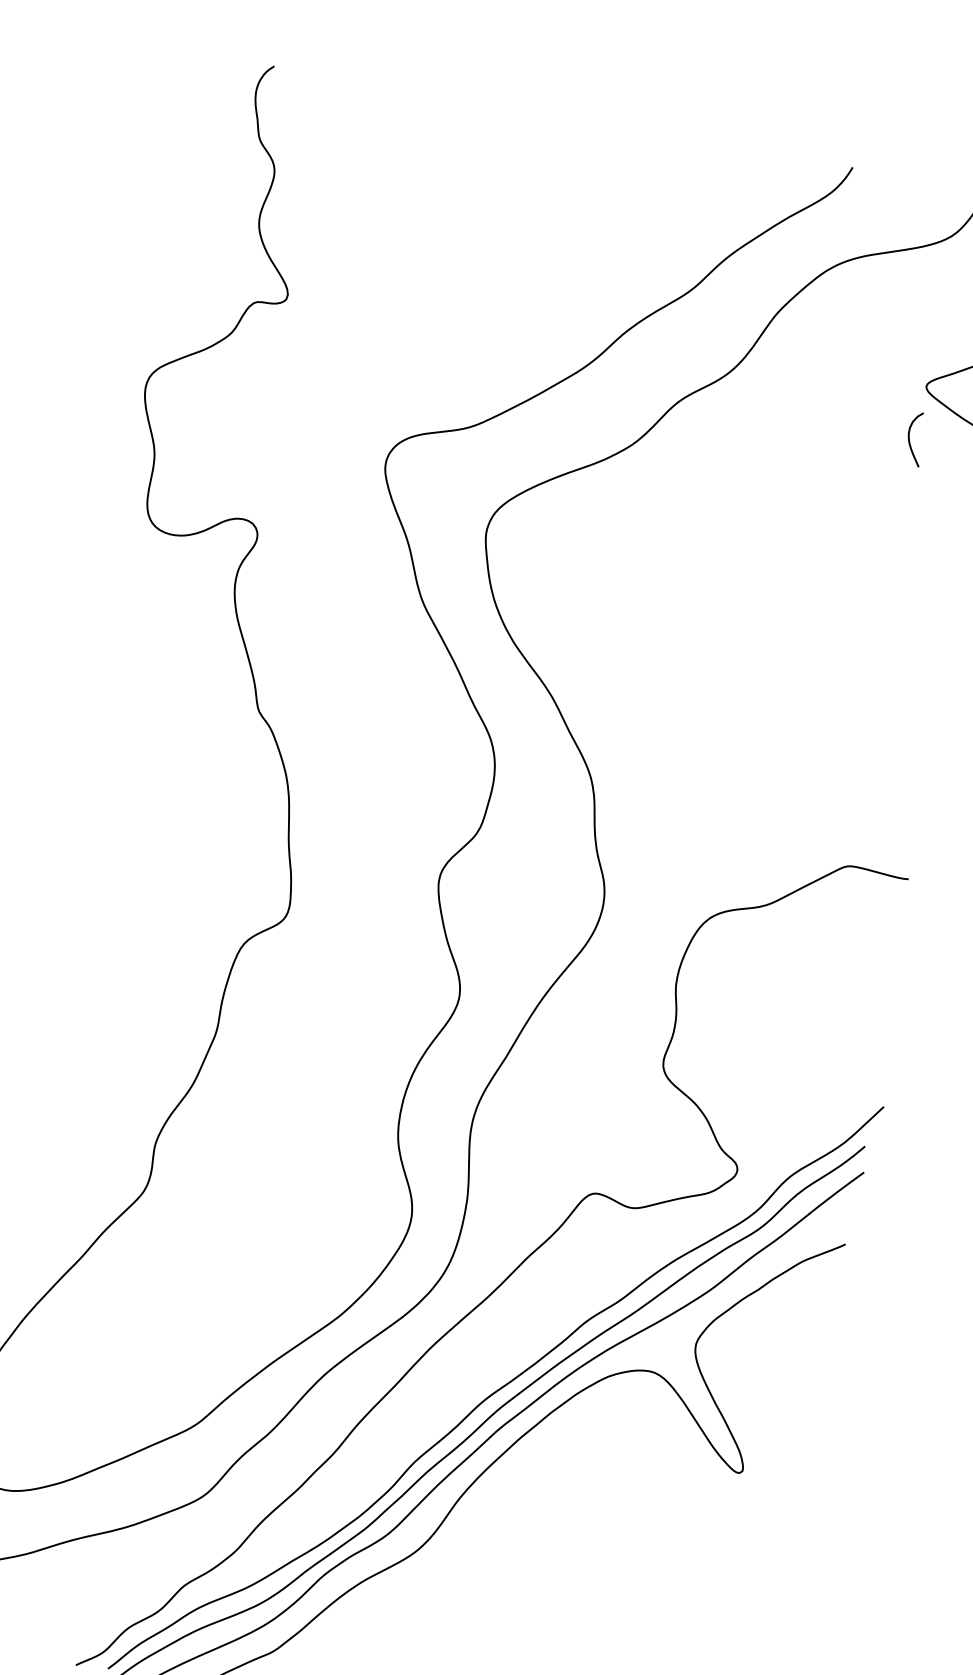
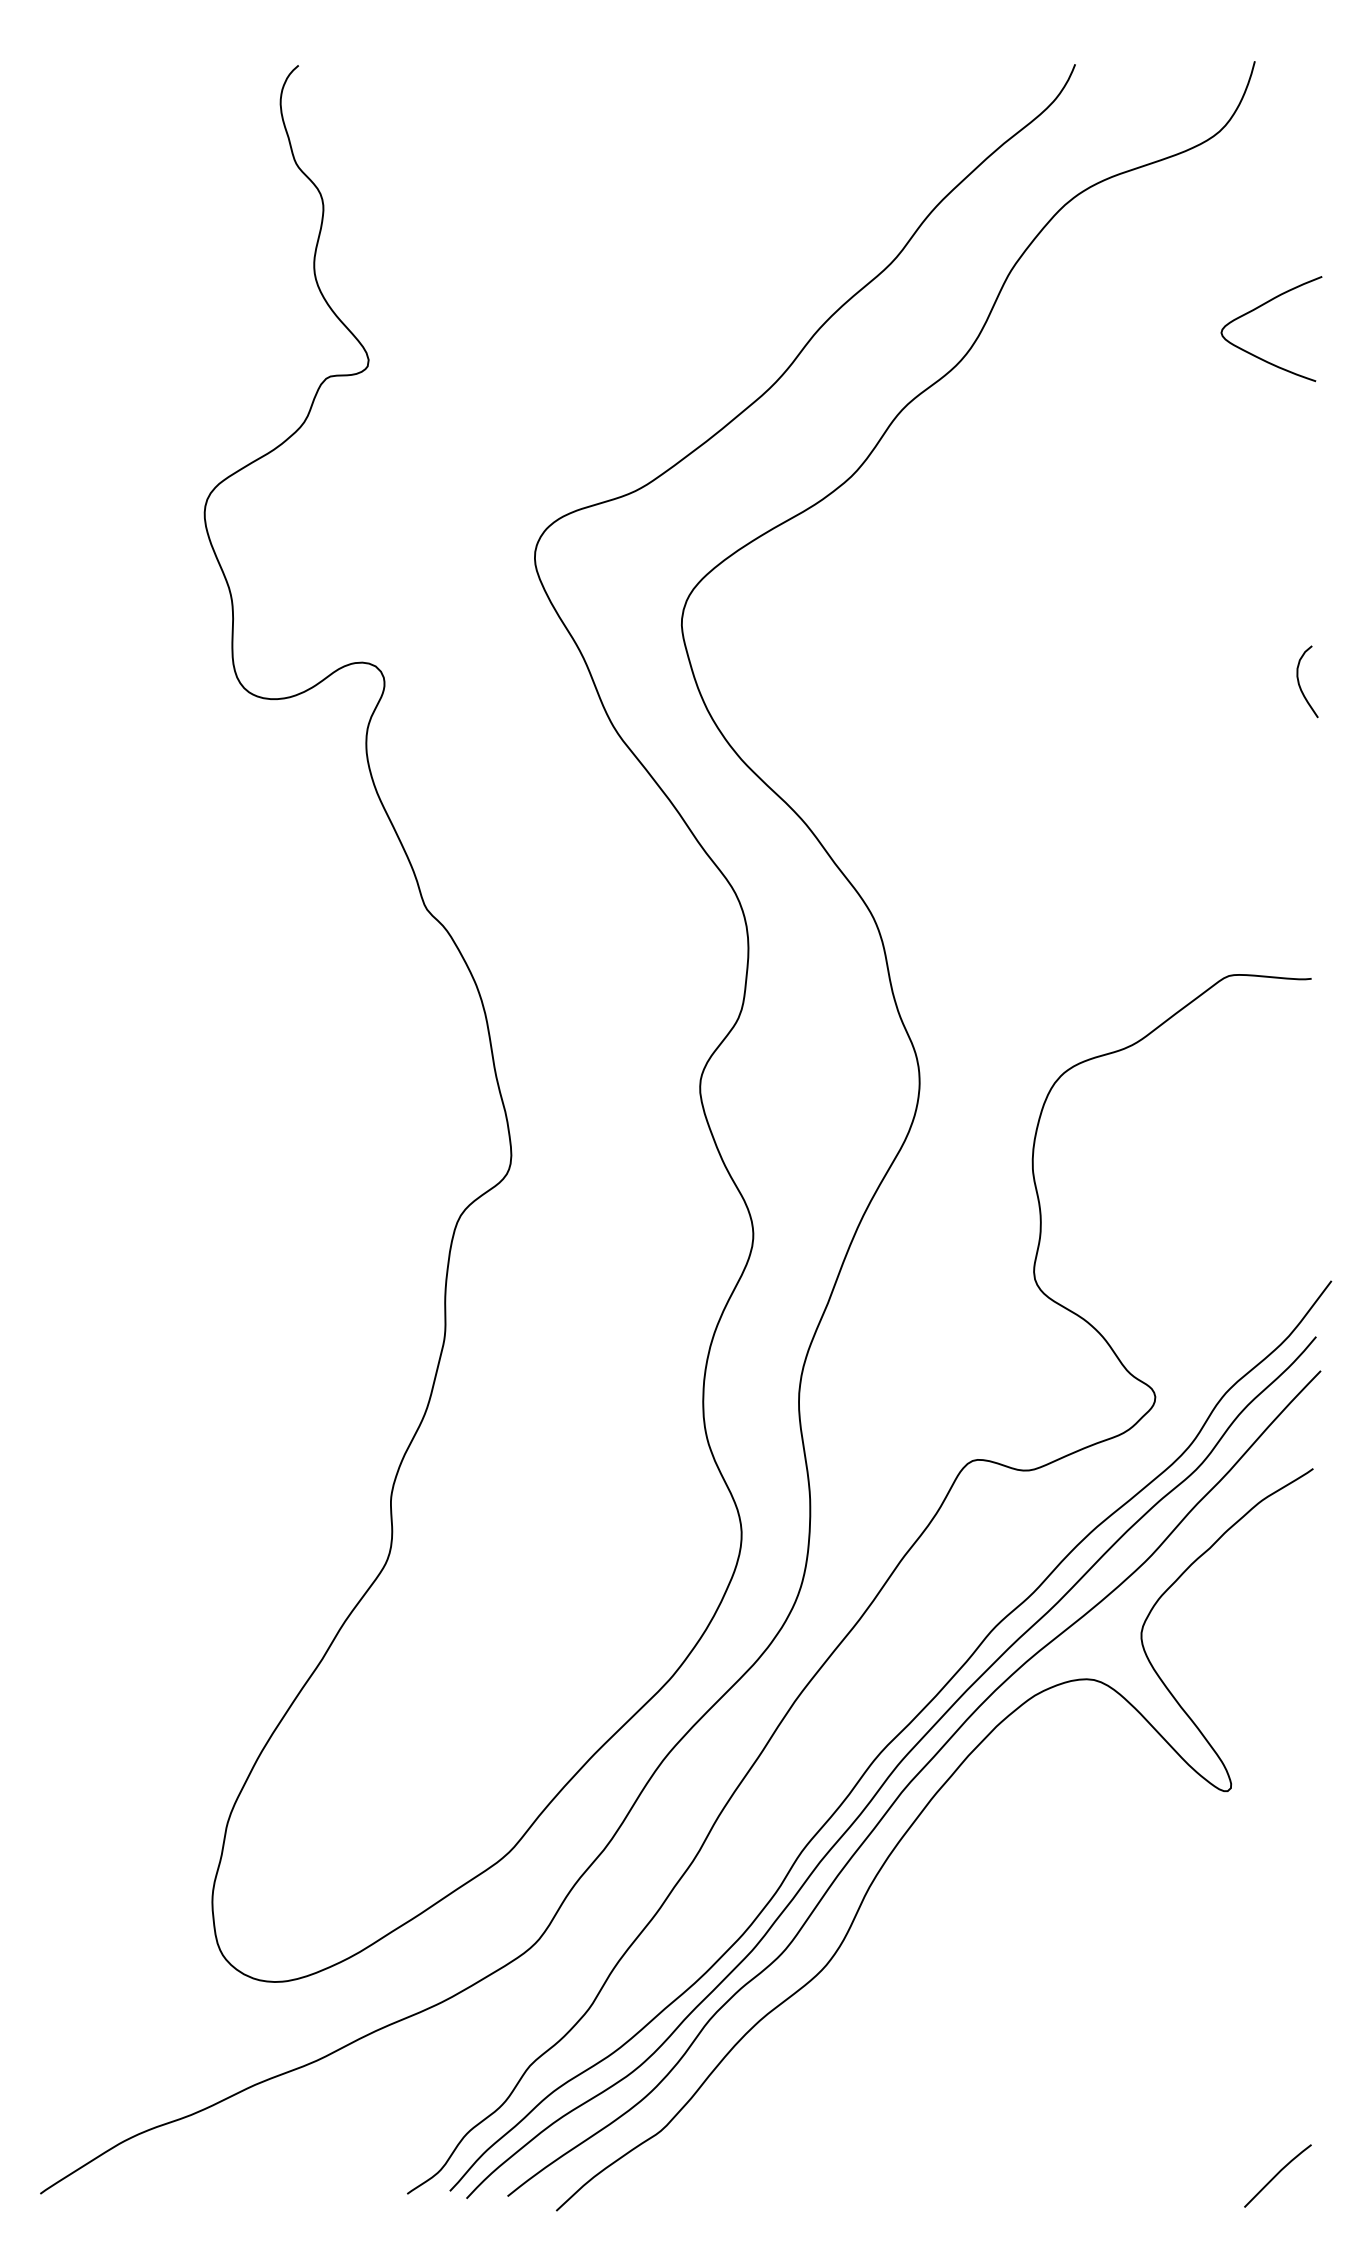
curve: (909, 437) -> (1299, 681), moved

